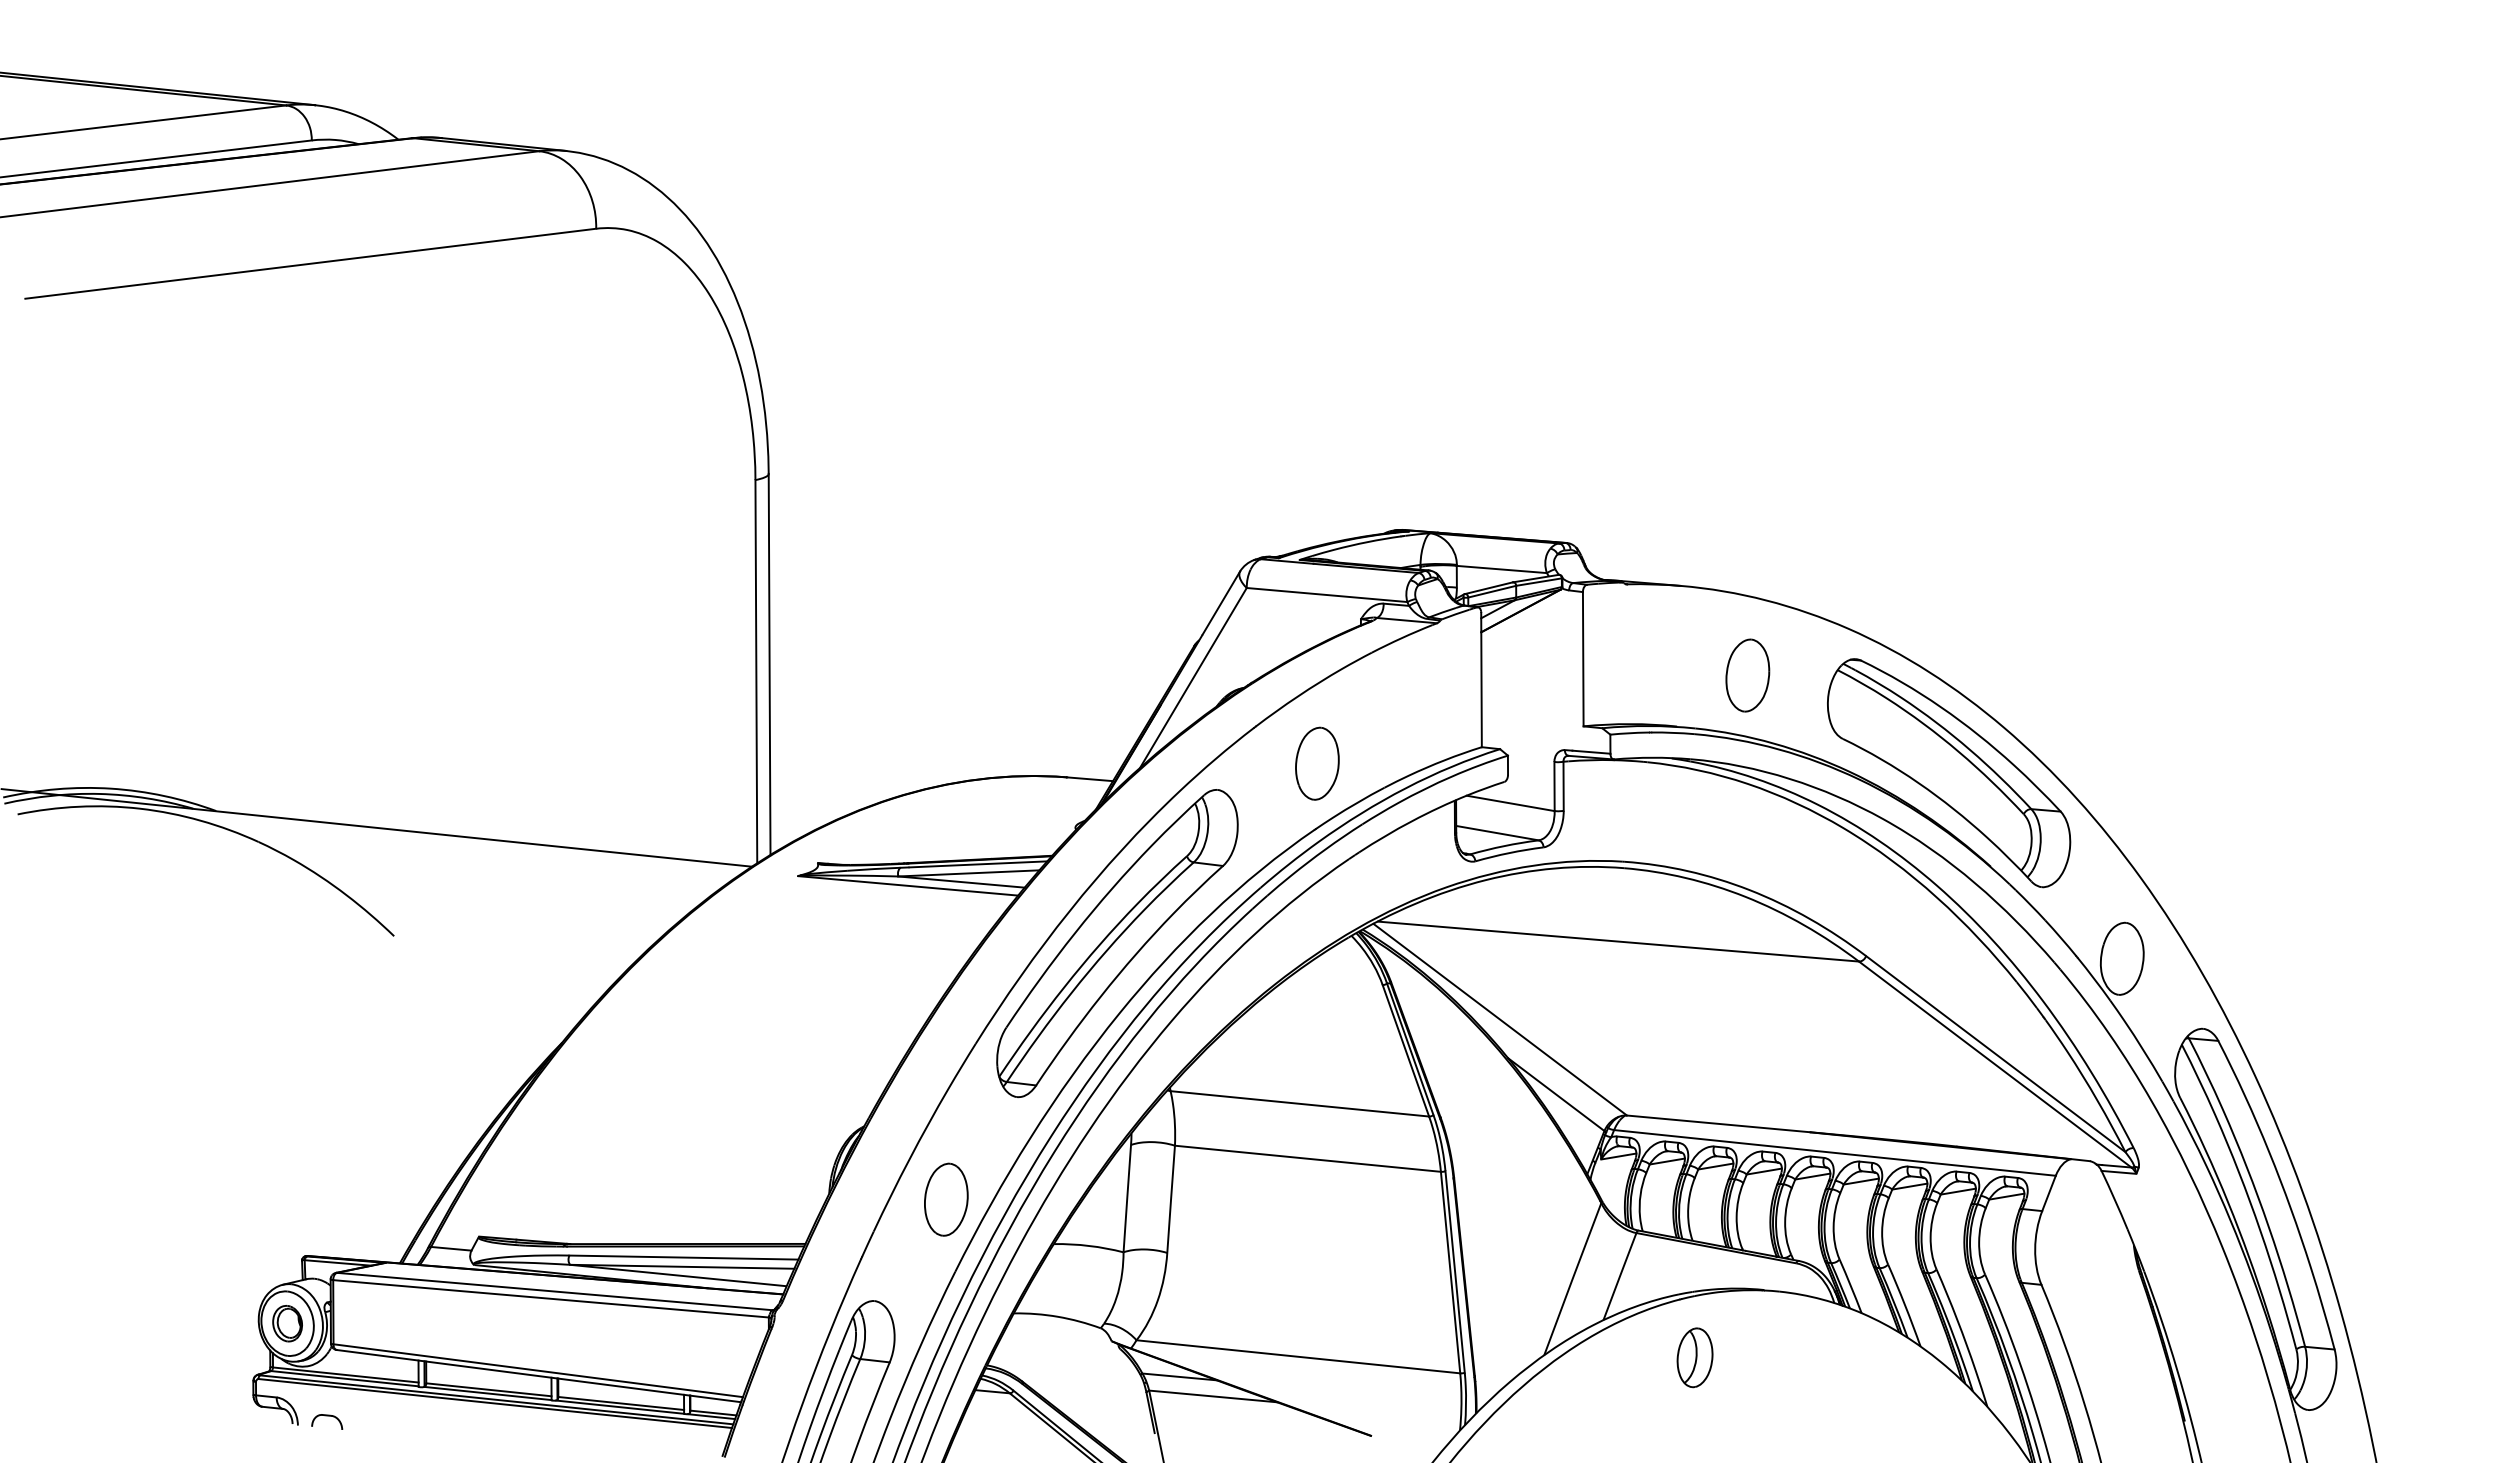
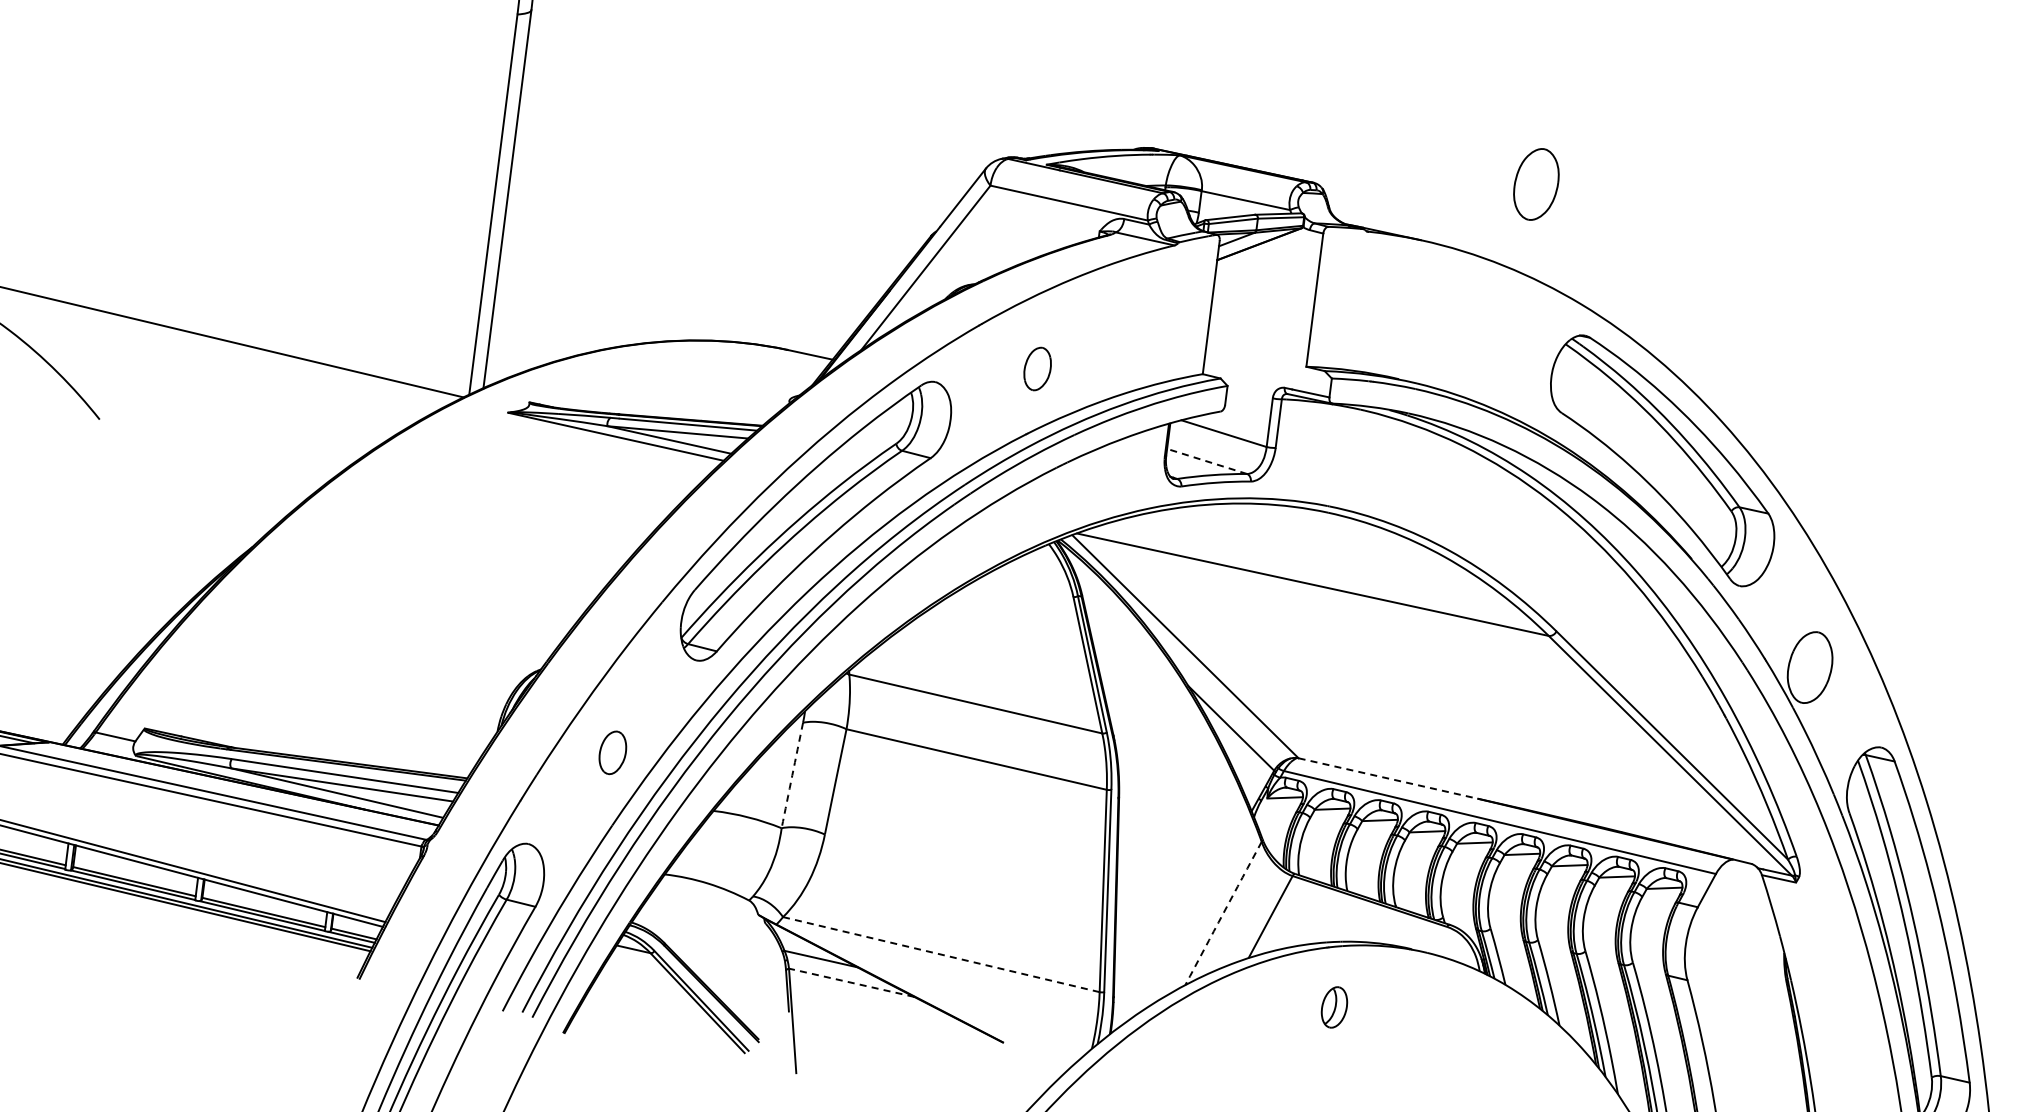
part: (1747, 675) -> (1536, 184), moved
part: (1317, 763) -> (1037, 368), size x0.6
line: (1497, 833) -> (1207, 461), solid -> dashed
line: (1719, 1123) -> (1389, 778), solid -> dashed
arc: (1127, 1198) -> (792, 775), solid -> dashed
part: (946, 1199) -> (613, 752), size x0.6
arc: (1572, 1279) -> (1223, 913), solid -> dashed
line: (1298, 1356) -> (941, 954), solid -> dashed
part: (1694, 1357) -> (1333, 1007), size x0.7
line: (1212, 1396) -> (851, 982), solid -> dashed

